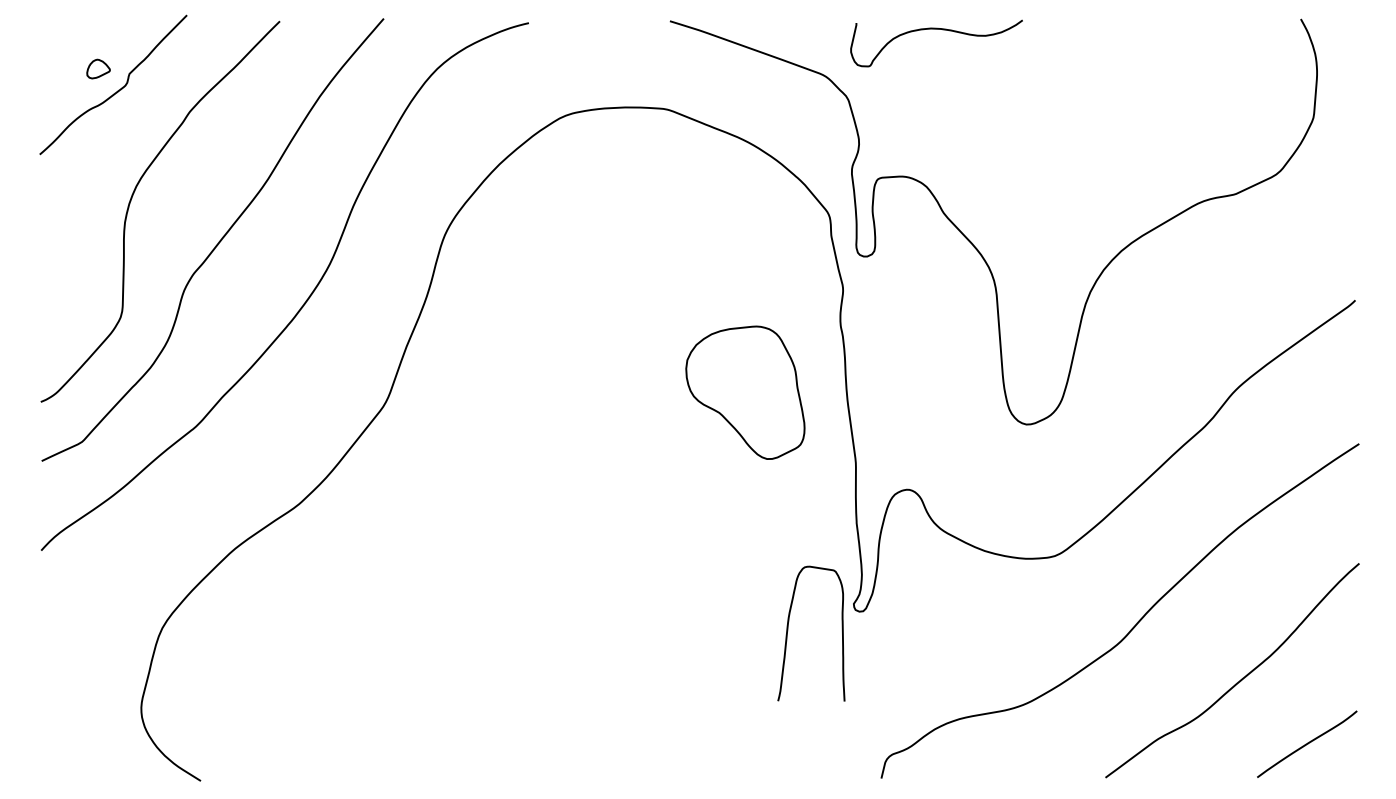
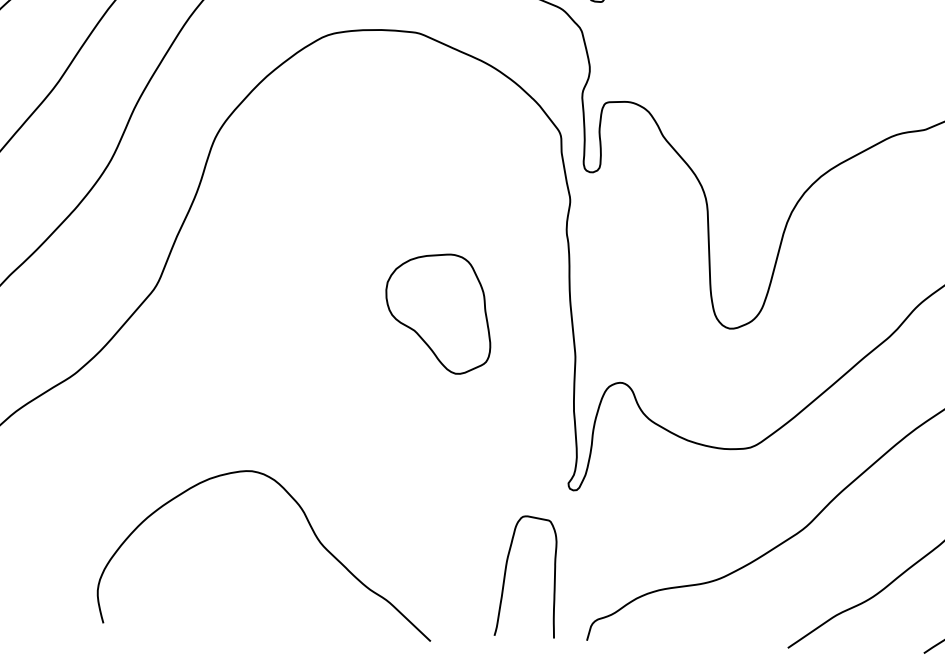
part: (745, 392) -> (438, 313), moved
curve: (788, 631) -> (506, 573), moved
curve: (568, 665) -> (310, 528), added

